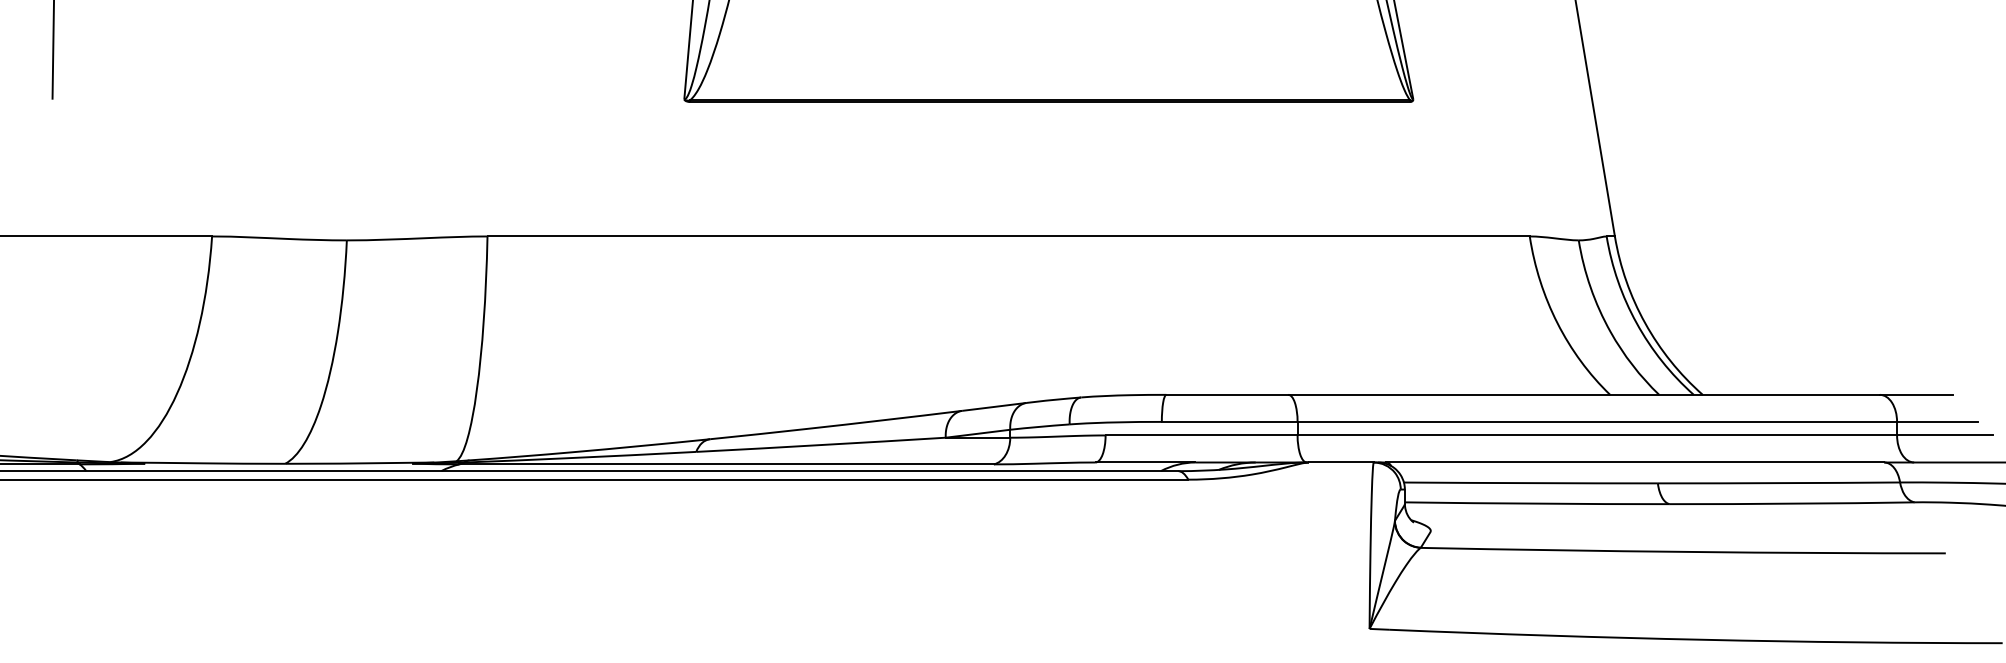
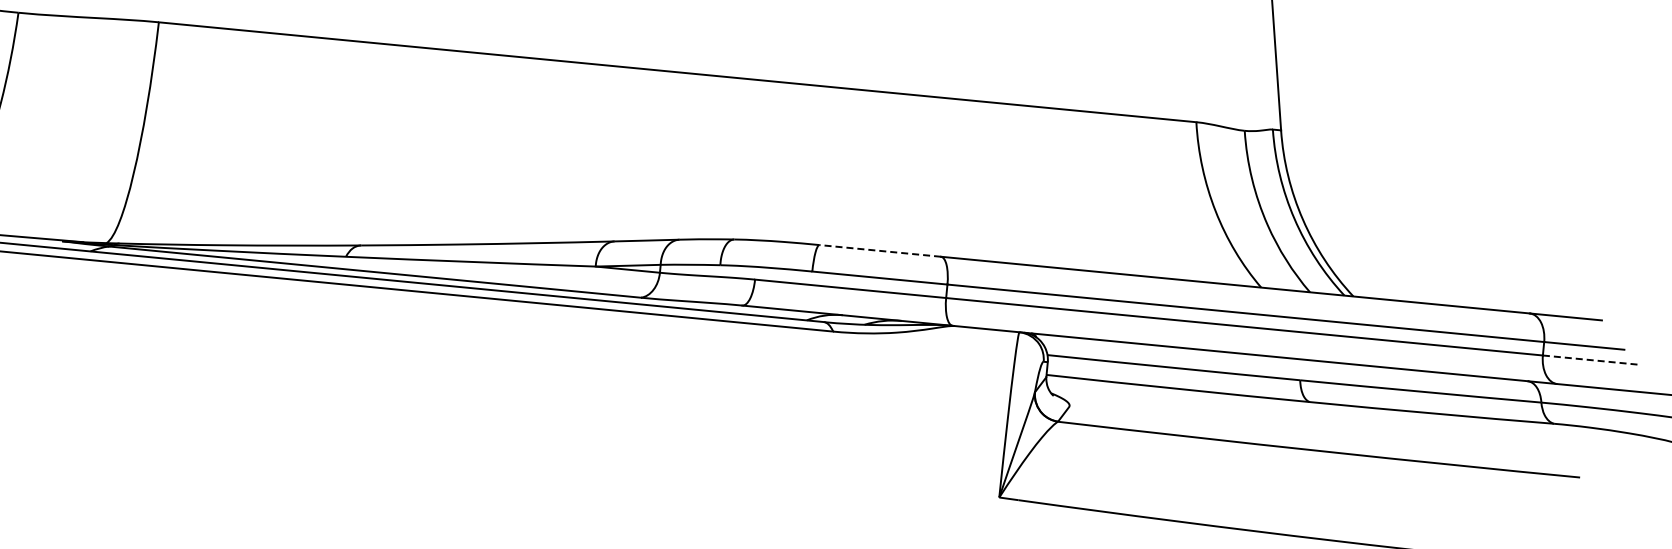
line: (1226, 394) -> (879, 250), solid -> dashed
line: (1945, 435) -> (1591, 360), solid -> dashed

